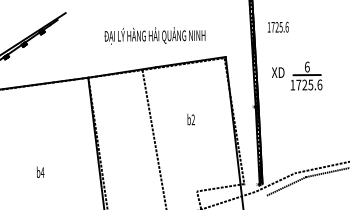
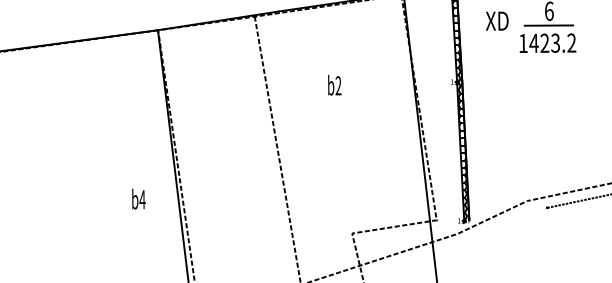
text: (309, 84) -> (553, 42), 1725.6 -> 1423.2
text: (190, 119) -> (333, 85), moved
text: (40, 171) -> (138, 197), moved
line: (286, 186) -> (512, 224), removed

